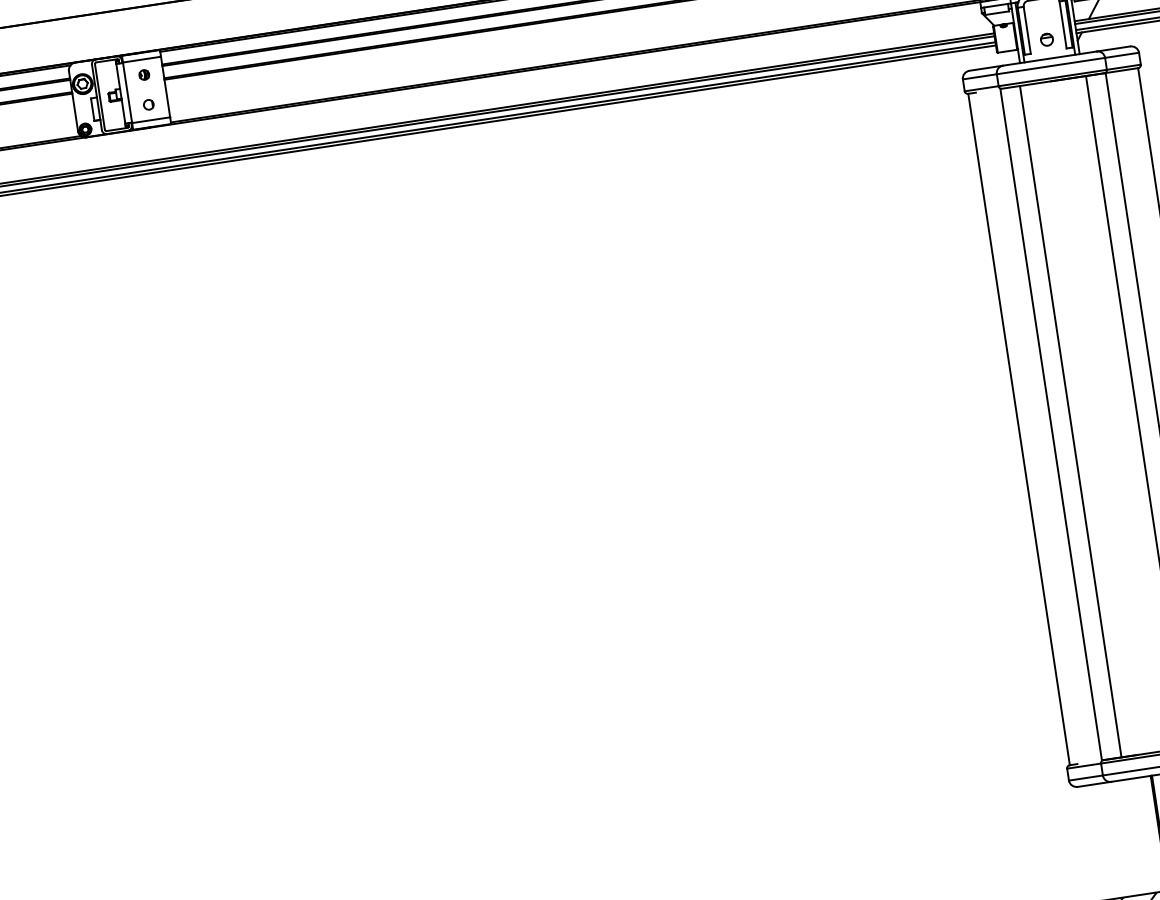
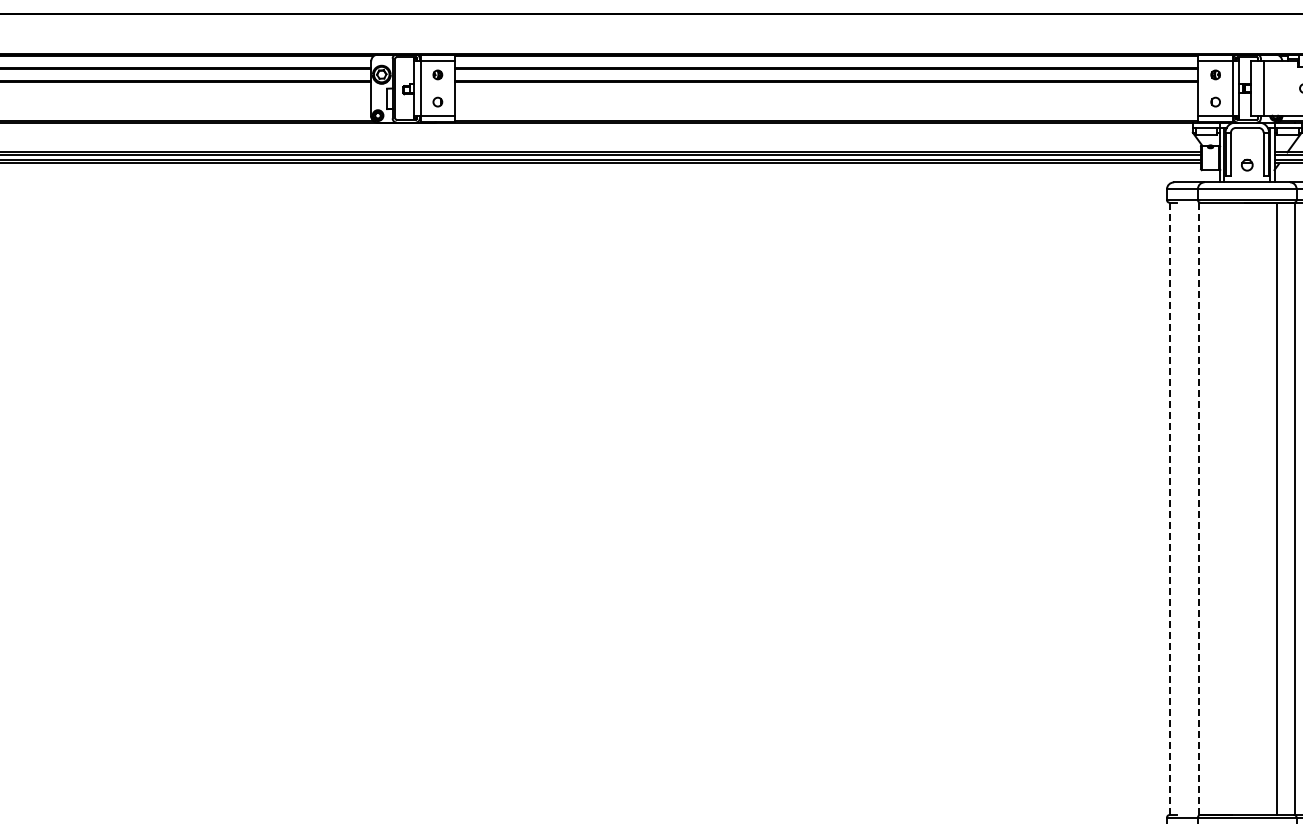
line: (1070, 421) -> (1216, 508), removed
line: (1051, 425) -> (1199, 509), solid -> dashed
line: (1018, 429) -> (1169, 508), solid -> dashed

